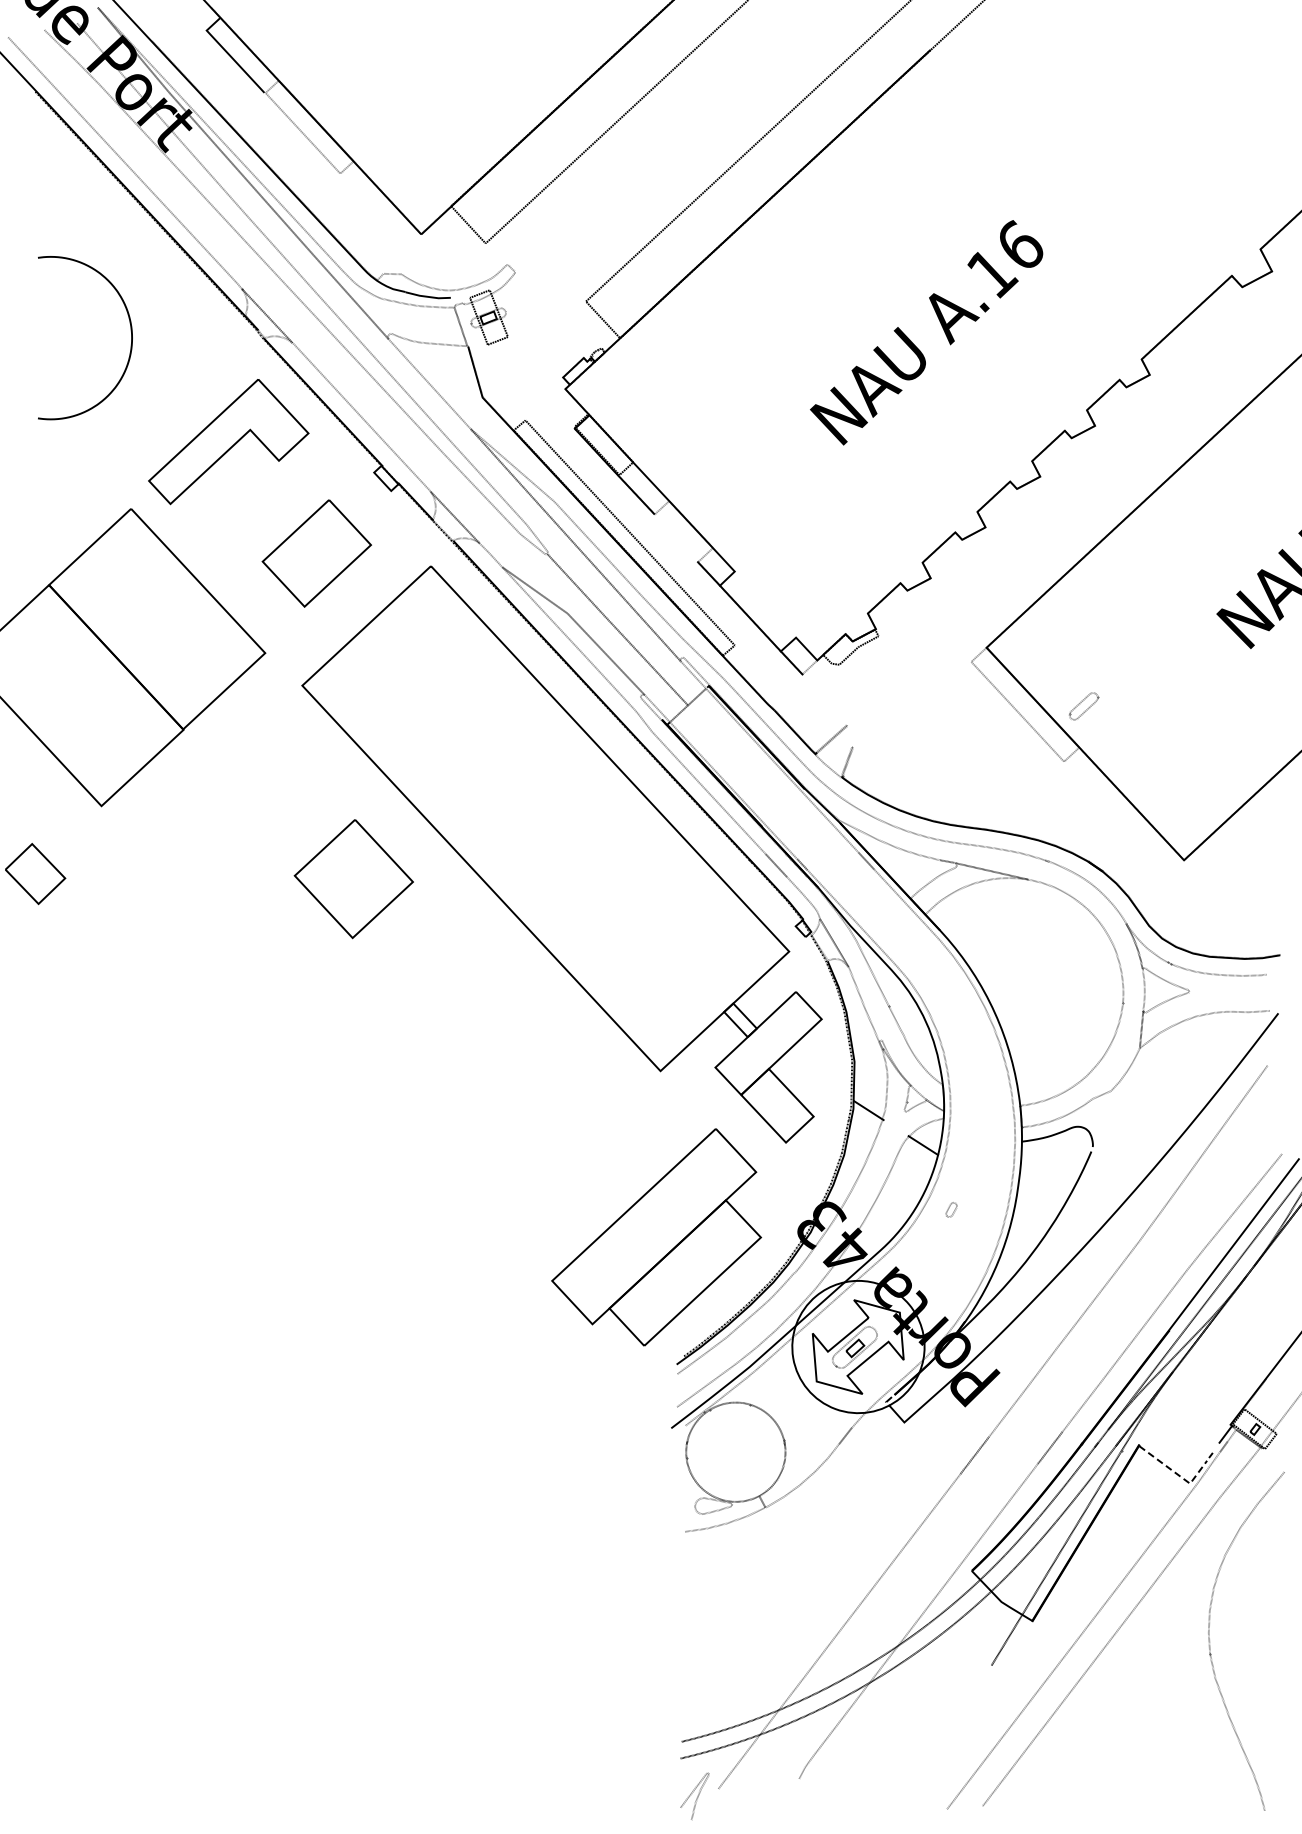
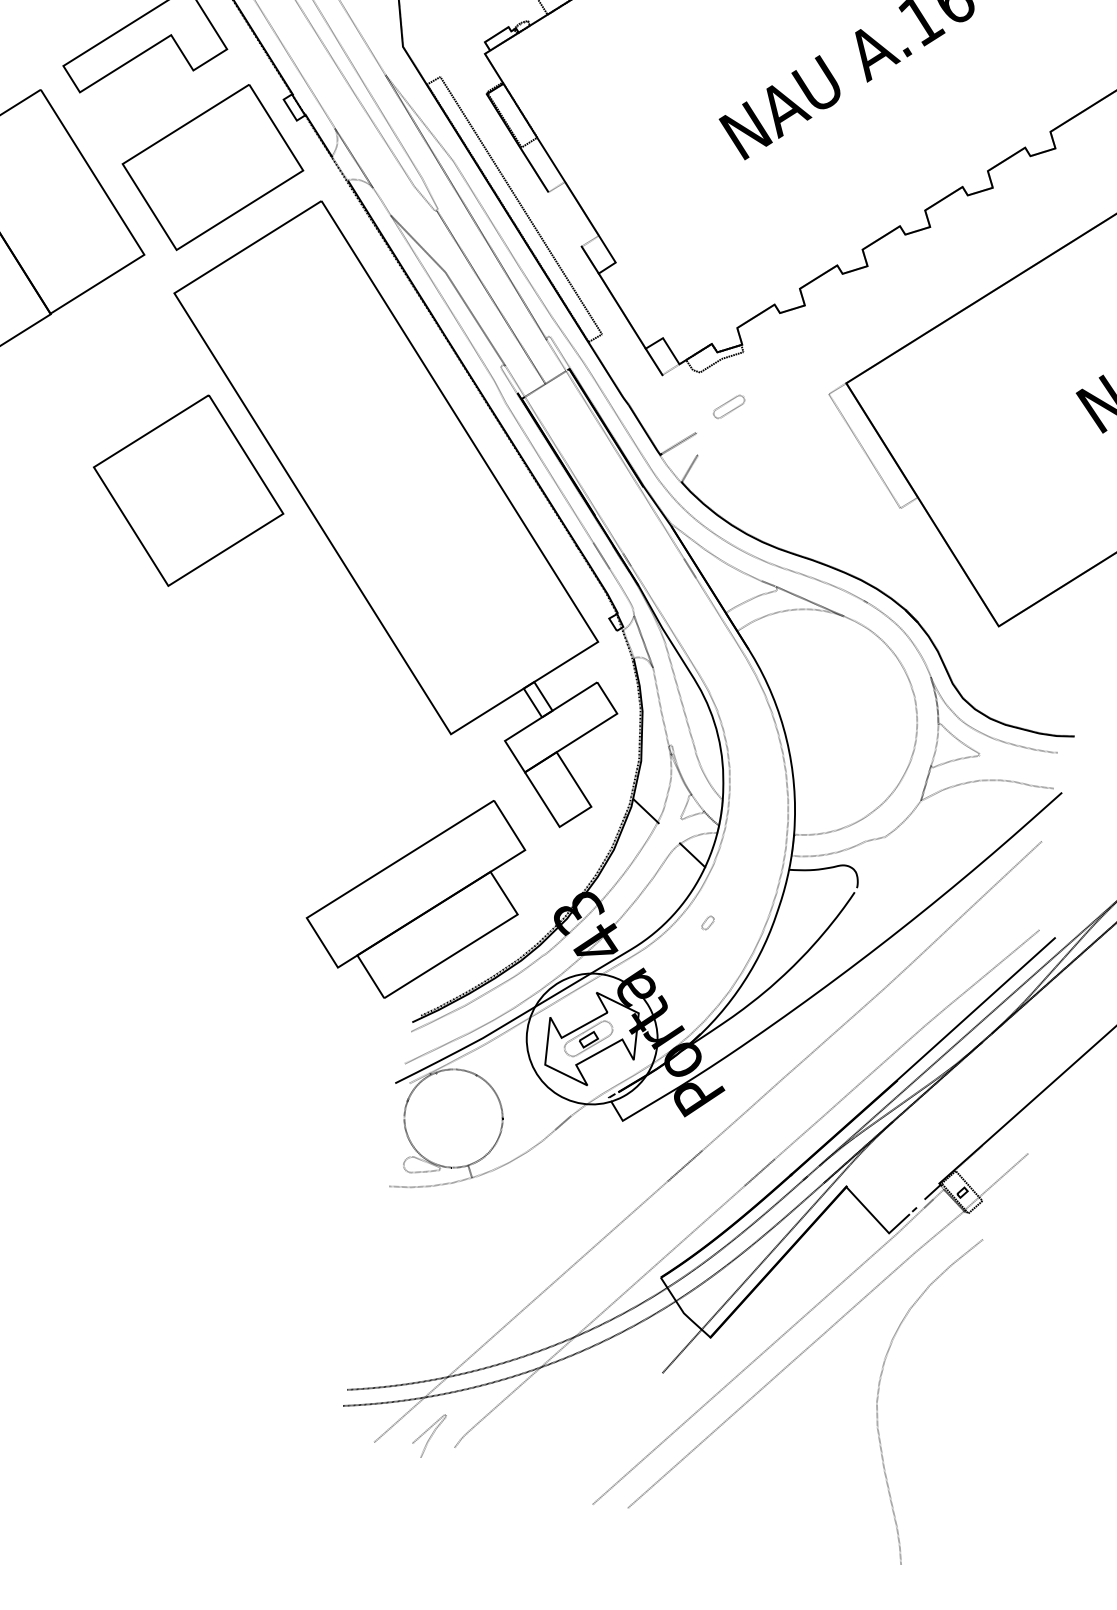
part: (316, 553) -> (212, 167), size x1.67
part: (1084, 706) -> (729, 407), moved
part: (353, 878) -> (188, 490), size x1.67
line: (1176, 1473) -> (877, 1220), dashed -> solid
curve: (696, 1798) -> (429, 1437), moved

